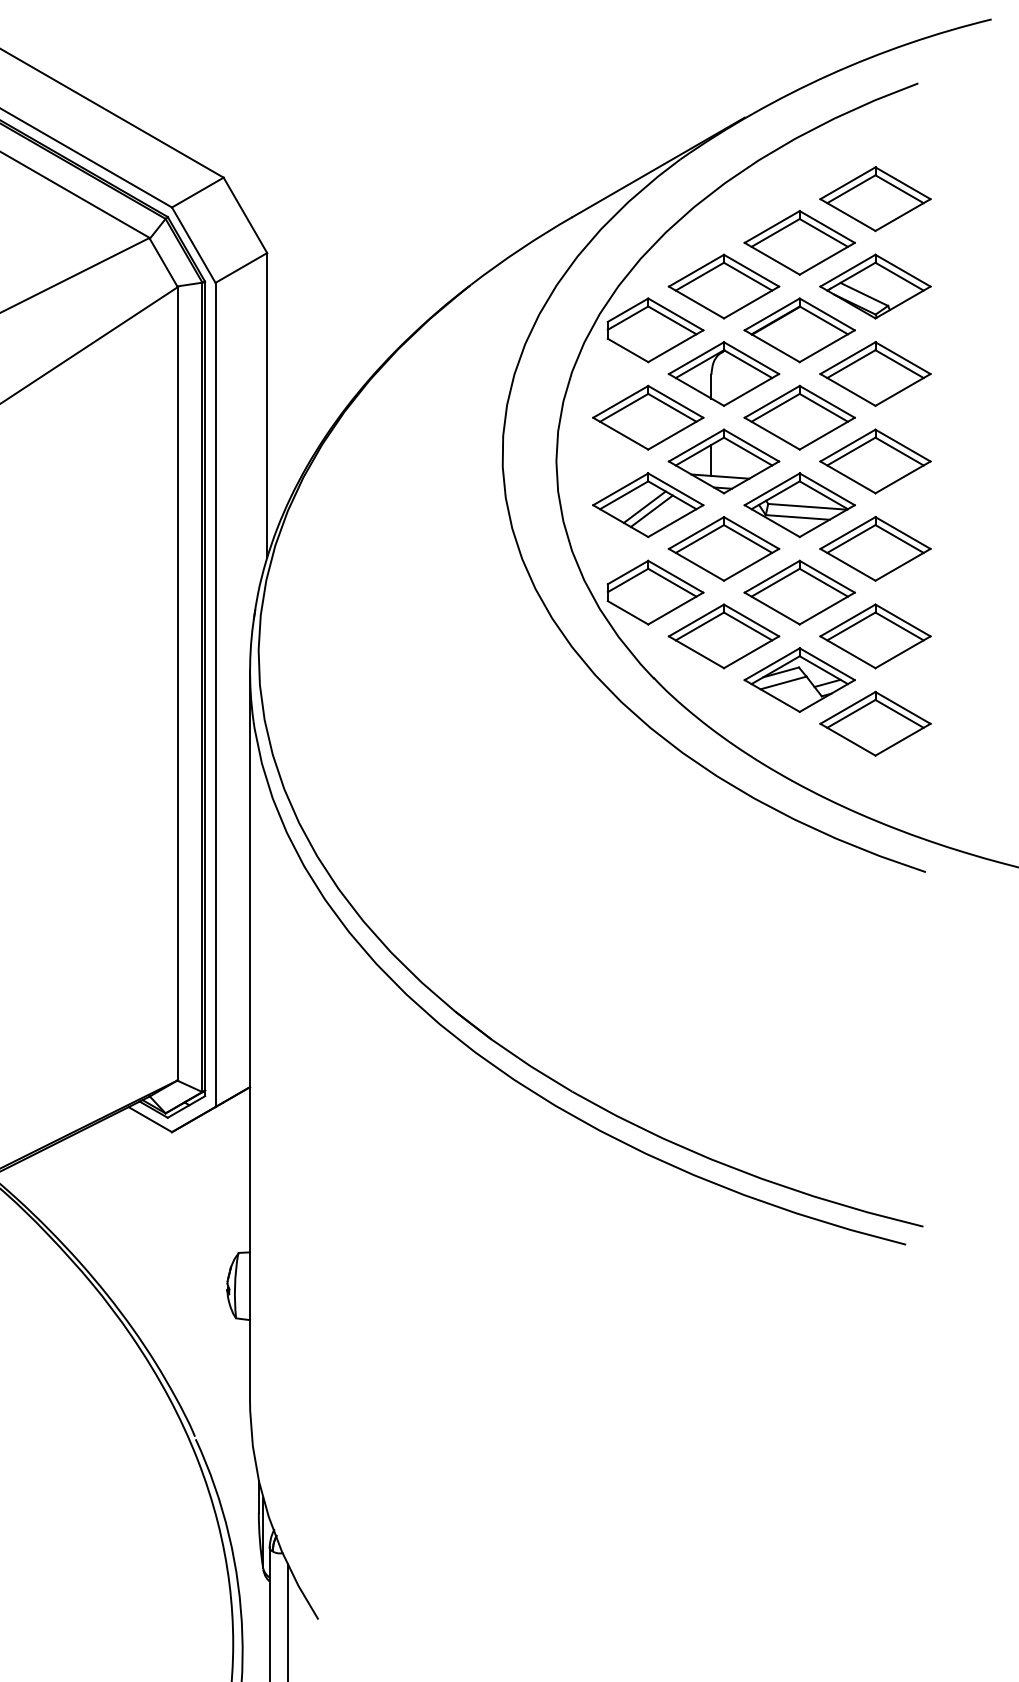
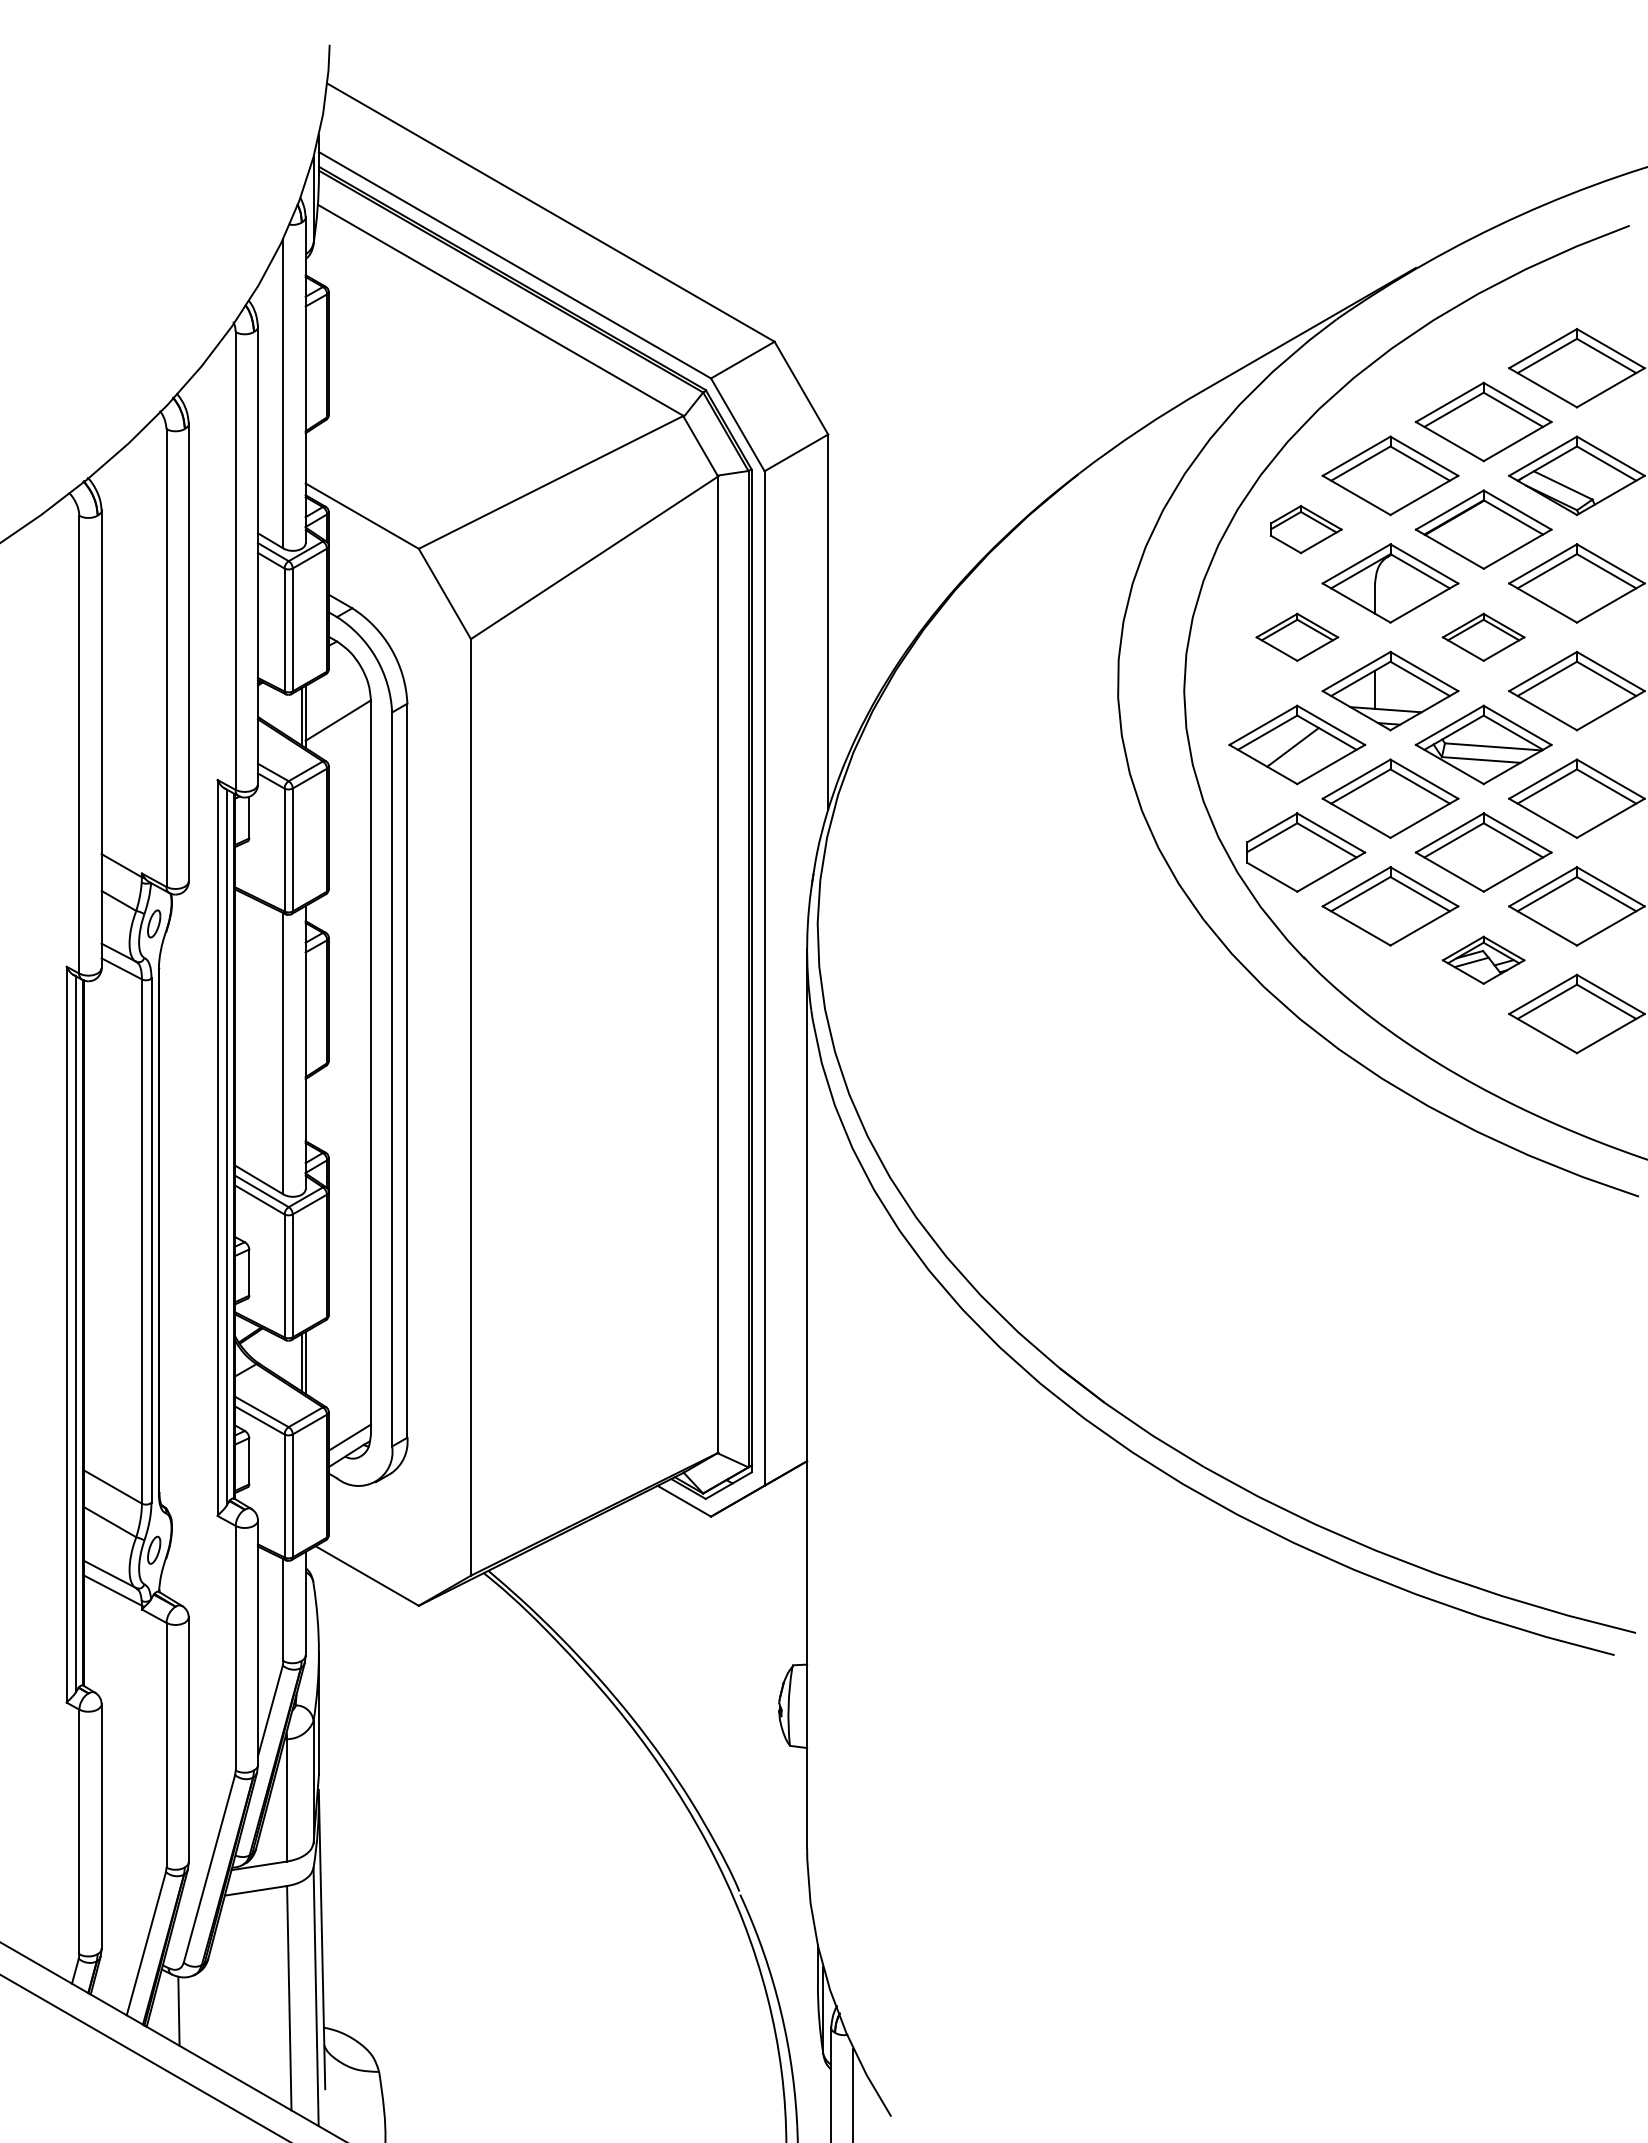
part: (655, 330) -> (1306, 529), size x0.6
part: (648, 417) -> (1297, 637), size x0.6
part: (799, 417) -> (1483, 637), size x0.6
line: (651, 511) -> (1301, 752), removed
part: (799, 680) -> (1483, 960), size x0.6

